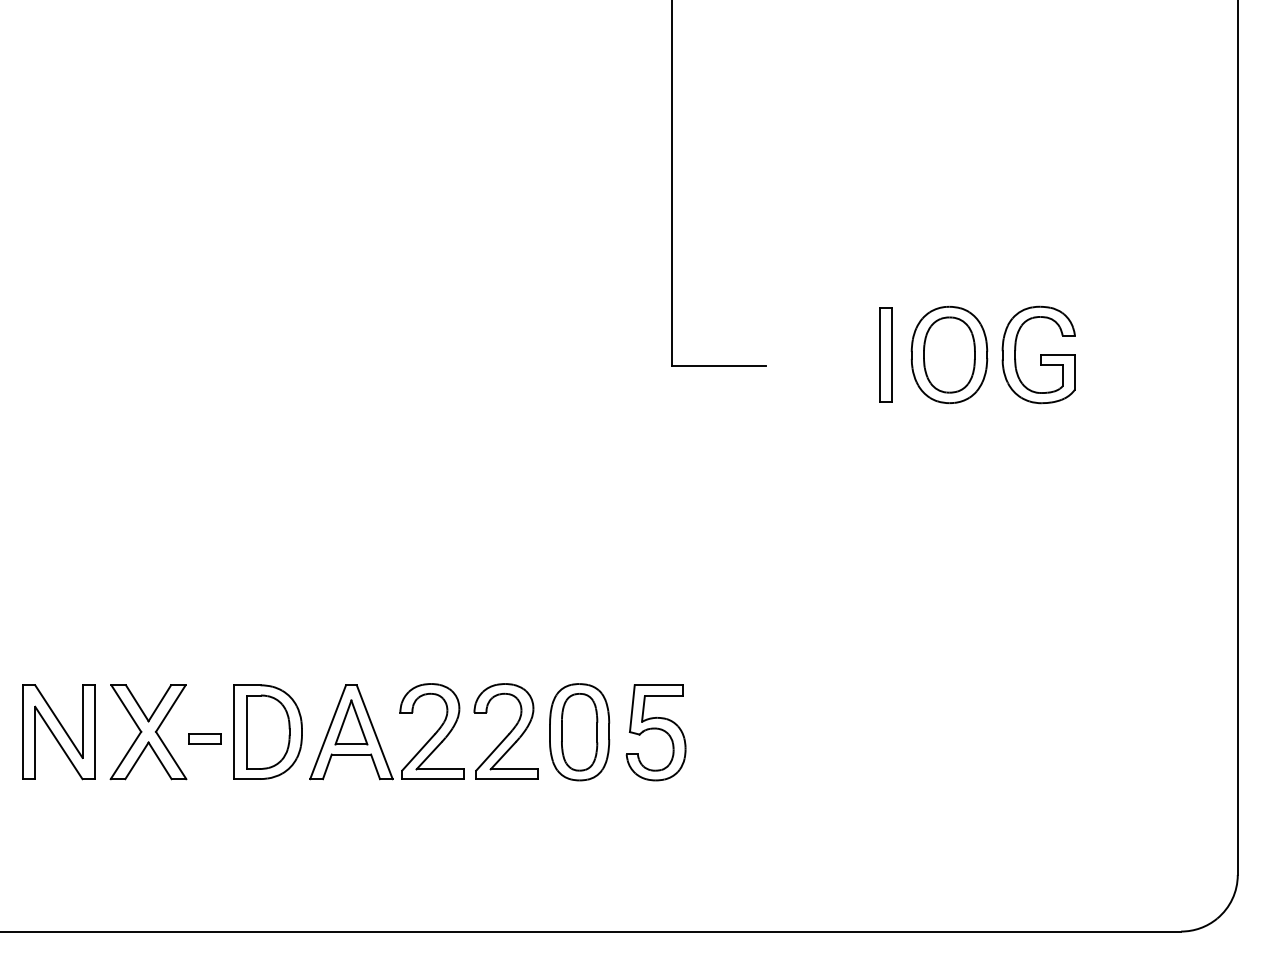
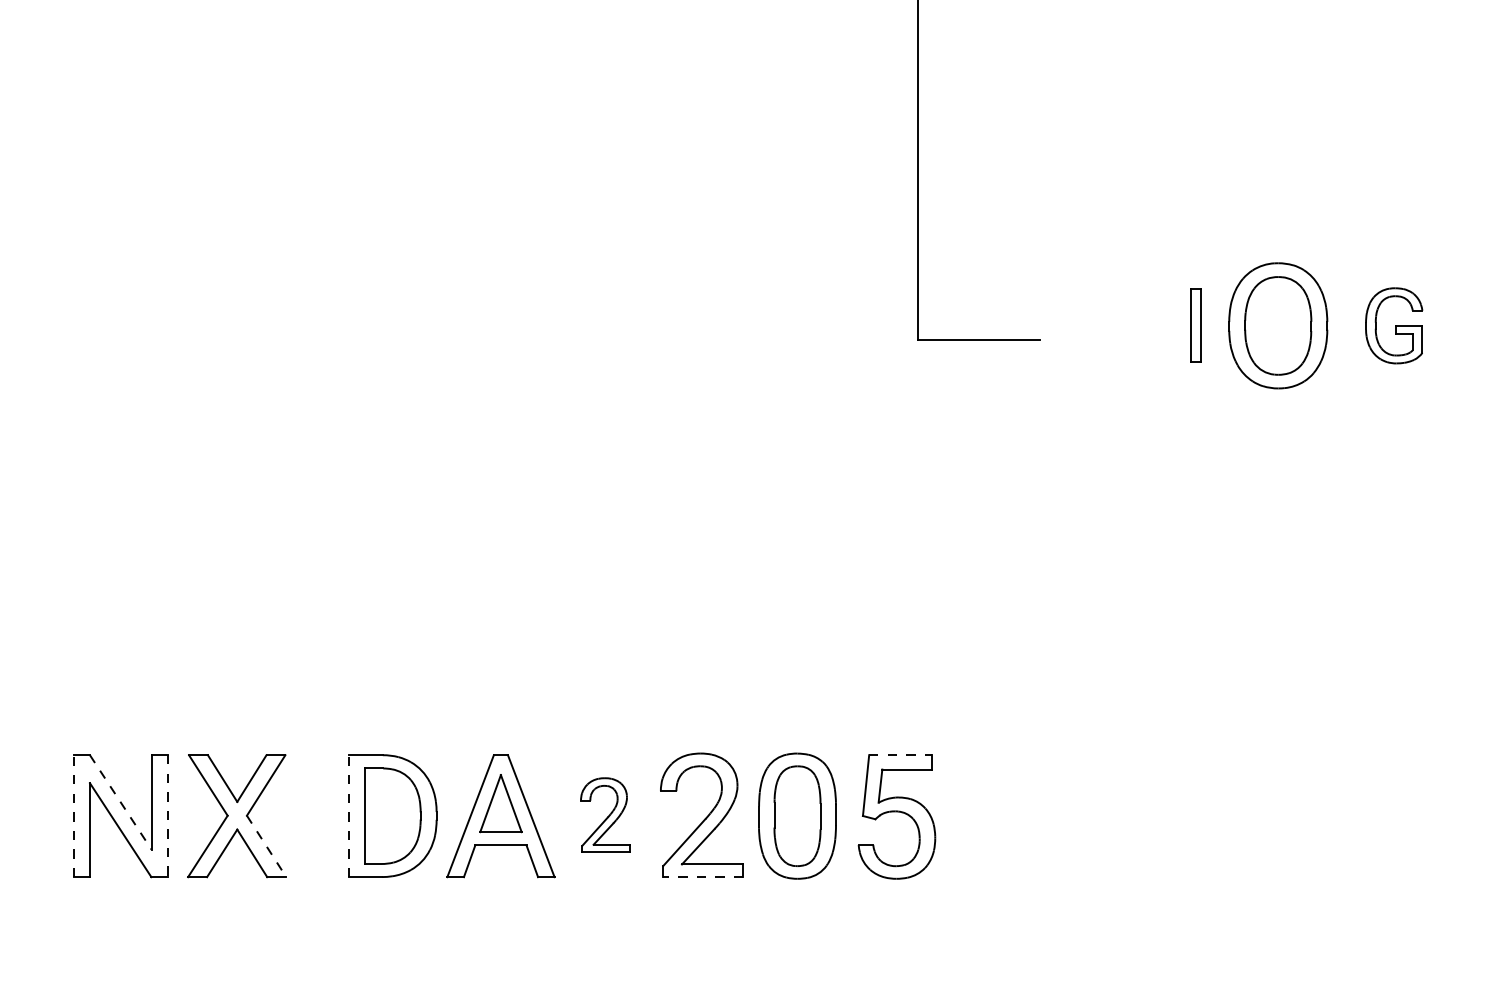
part: (885, 354) -> (1195, 325), size x0.6
part: (1038, 354) -> (1393, 325), size x0.6
line: (659, 685) -> (901, 755), solid -> dashed
line: (59, 722) -> (121, 803), solid -> dashed
part: (431, 731) -> (605, 815), size x0.6
line: (22, 732) -> (73, 816), solid -> dashed
line: (94, 732) -> (166, 816), solid -> dashed
line: (234, 732) -> (348, 816), solid -> dashed
part: (204, 738) -> (309, 824), removed
line: (171, 755) -> (267, 846), solid -> dashed
line: (507, 779) -> (703, 877), solid -> dashed

